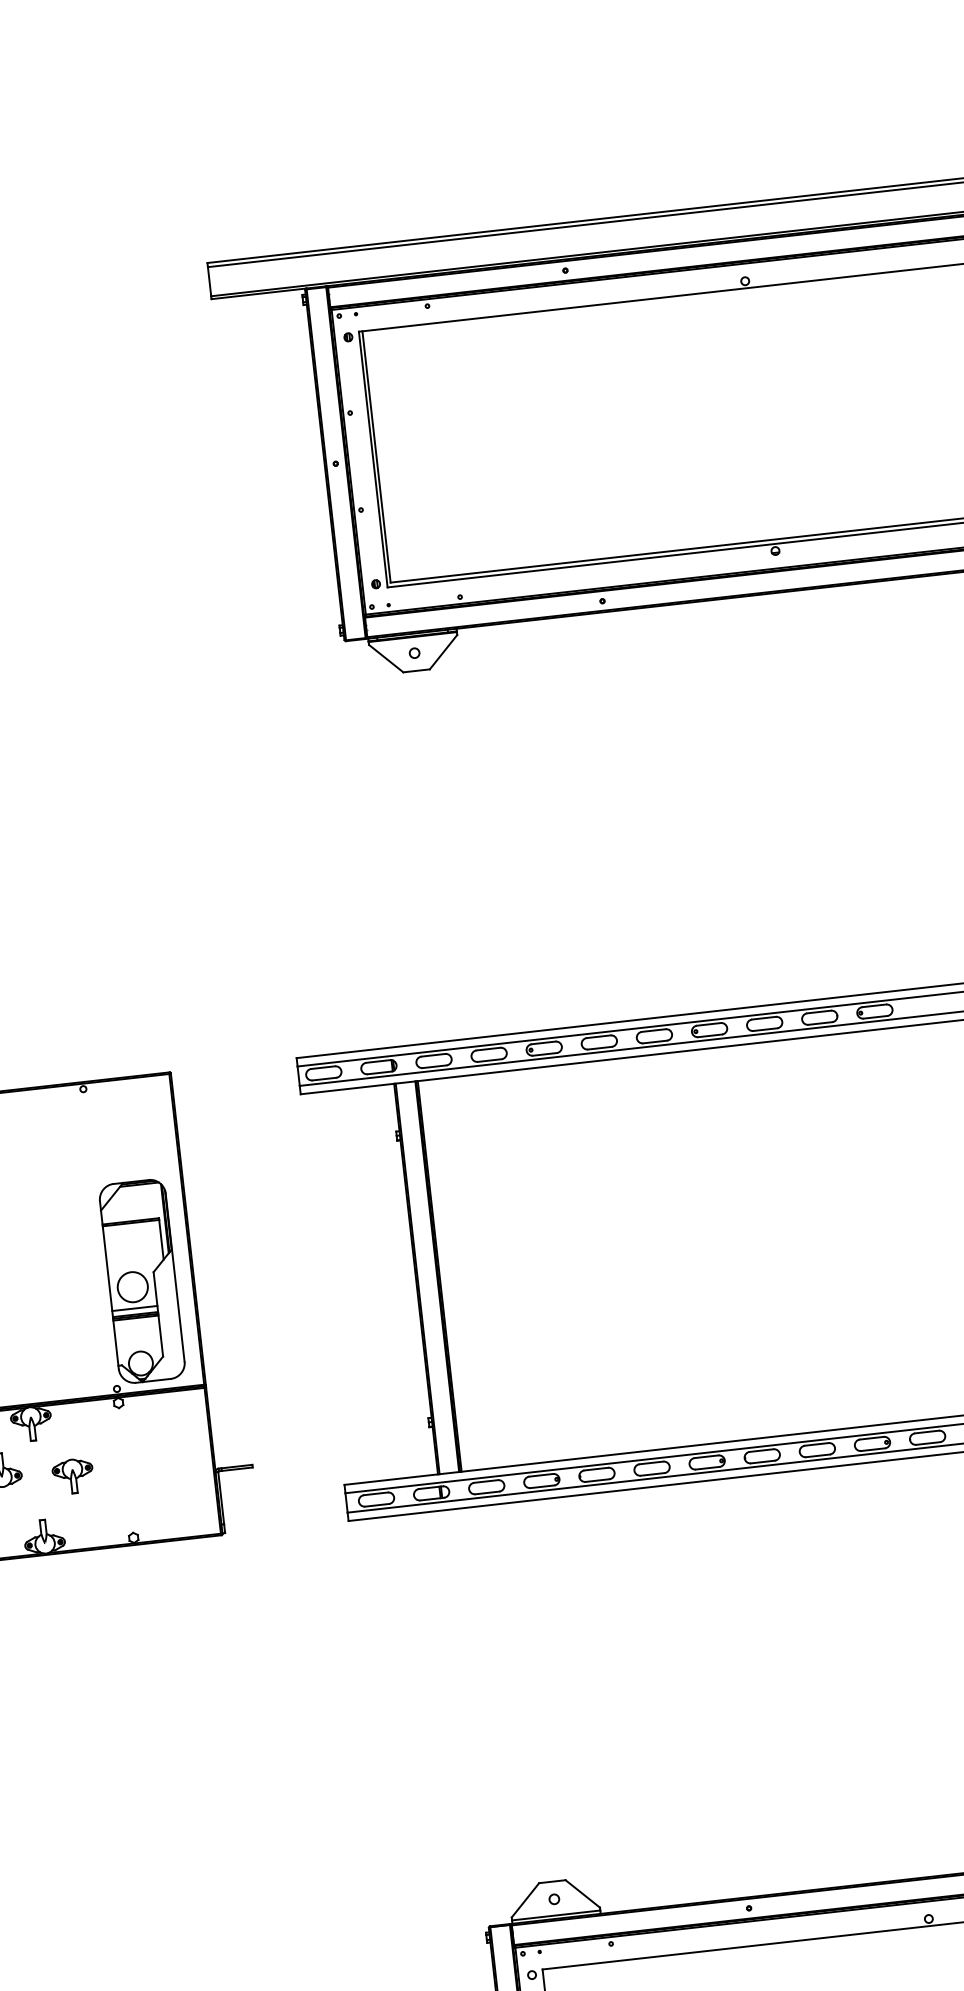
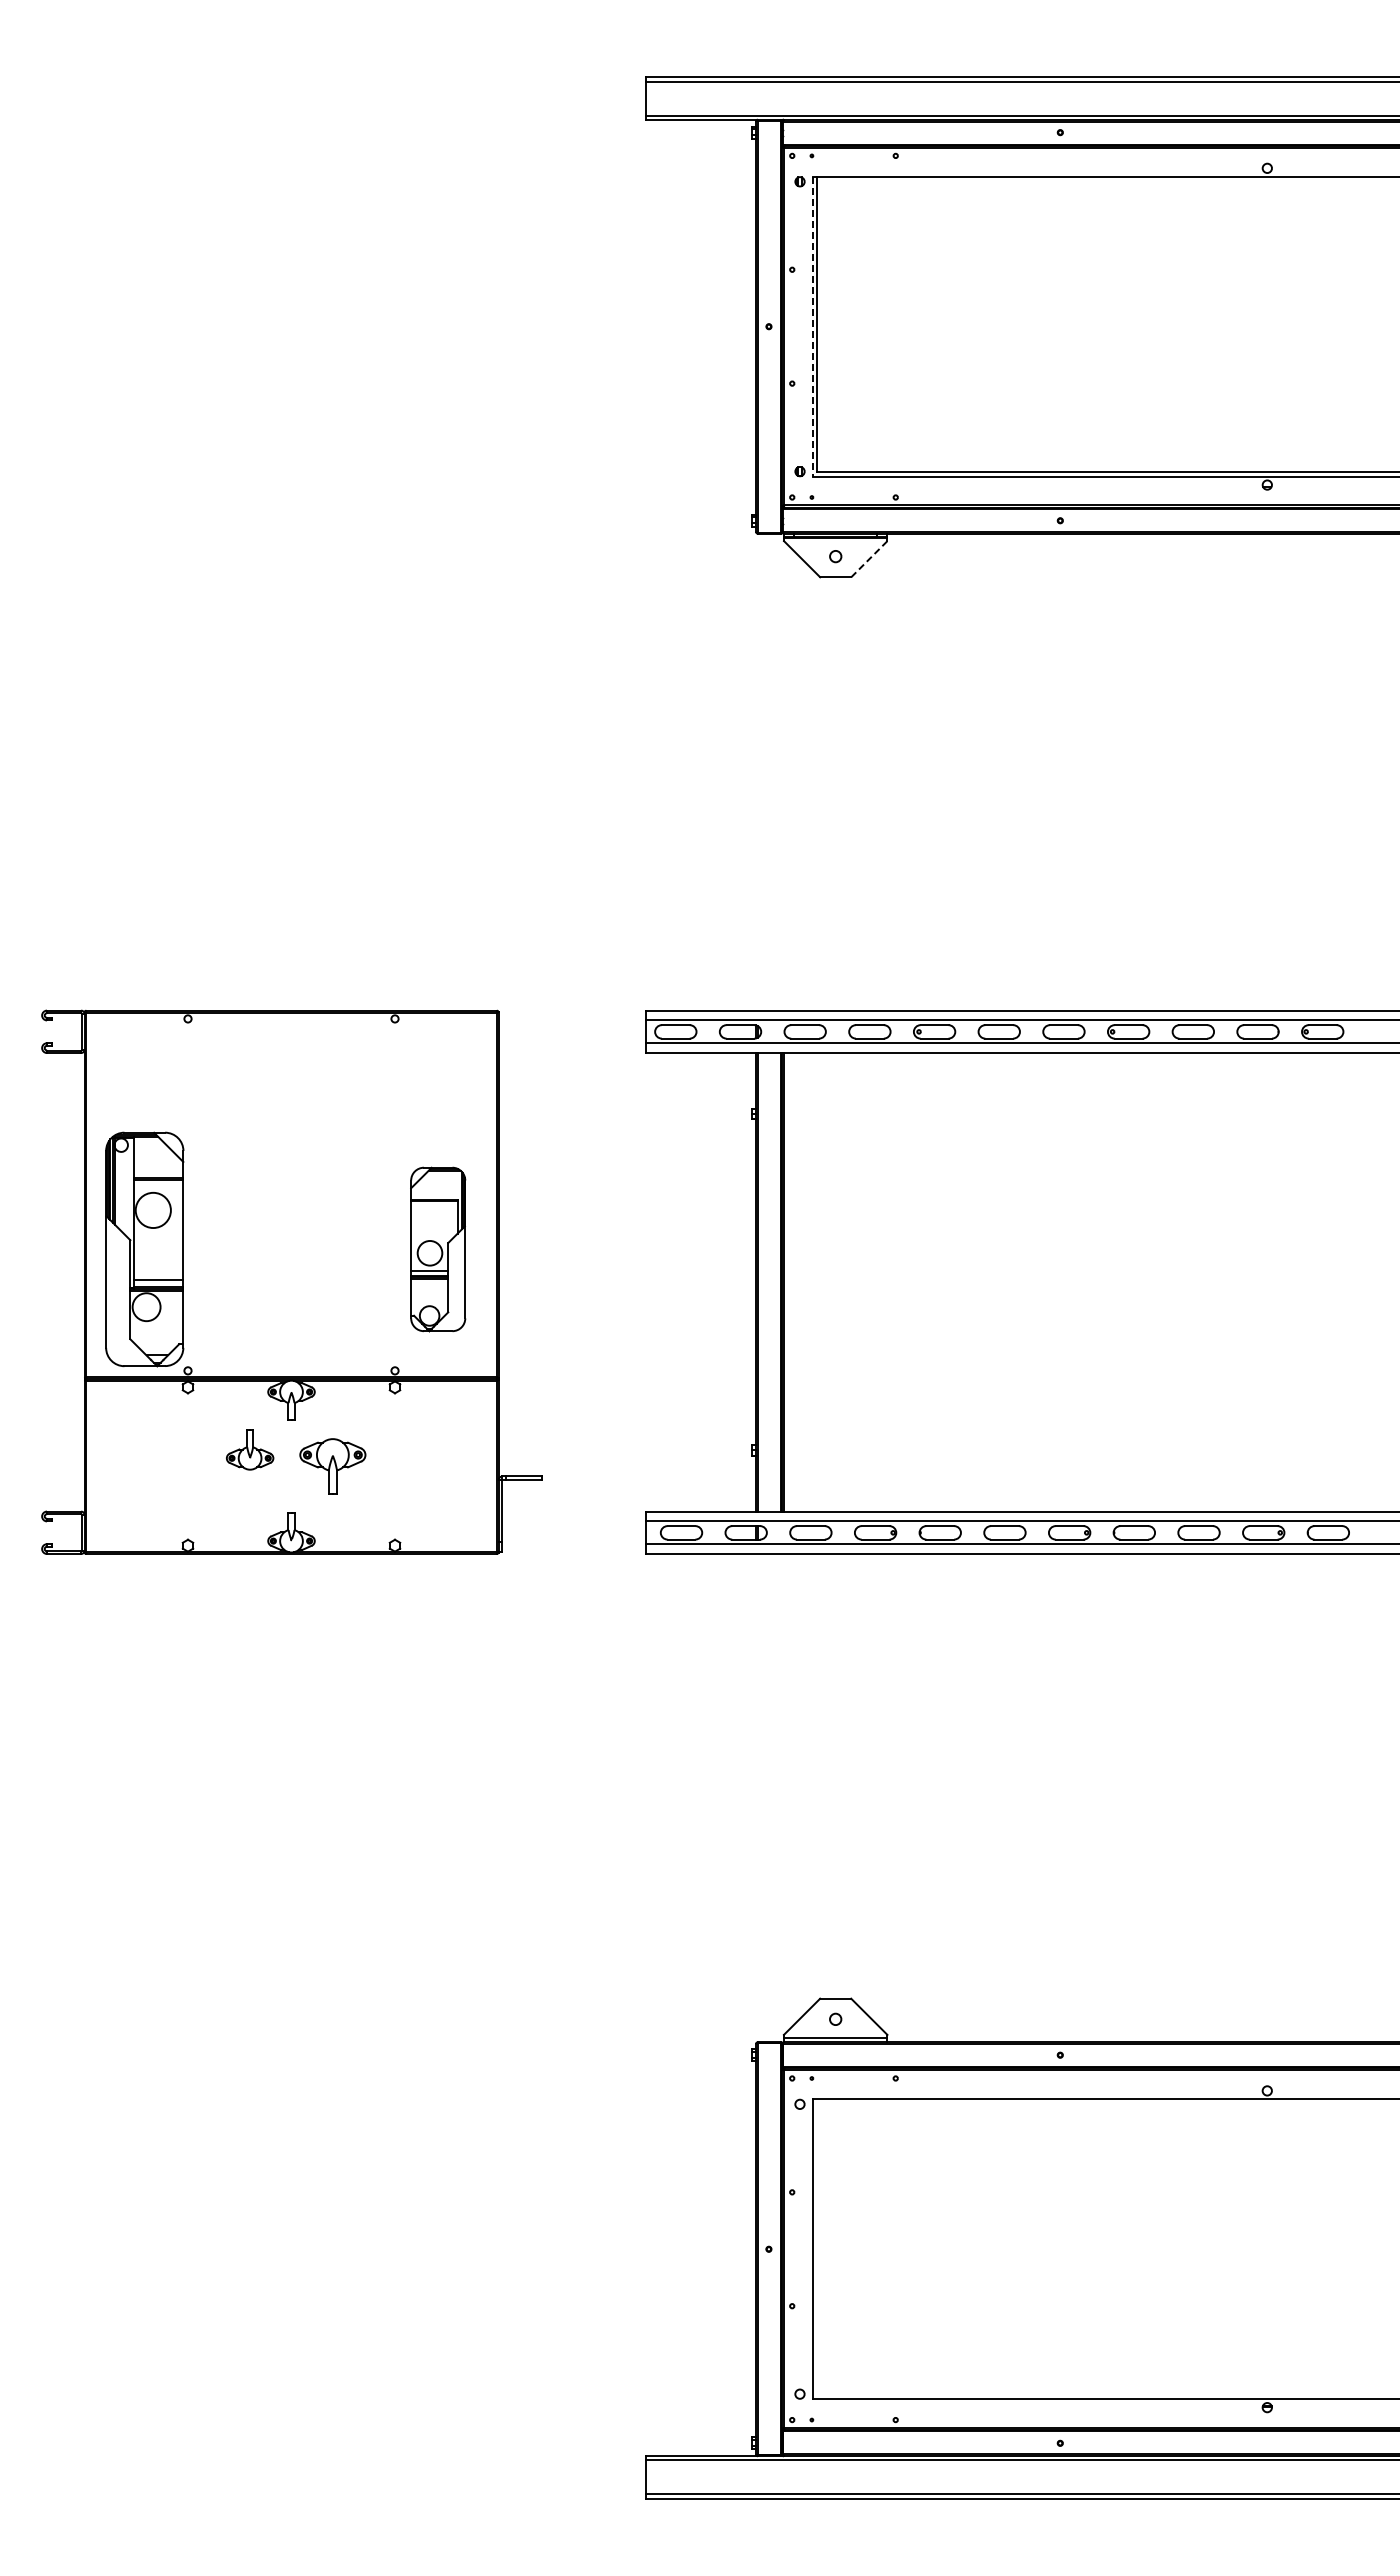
line: (372, 460) -> (812, 327), solid -> dashed
line: (443, 652) -> (869, 559), solid -> dashed
part: (141, 1281) -> (437, 1249), size x0.7
part: (72, 1476) -> (332, 1466), size x1.4

